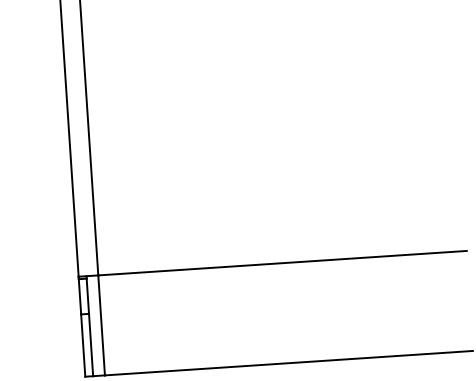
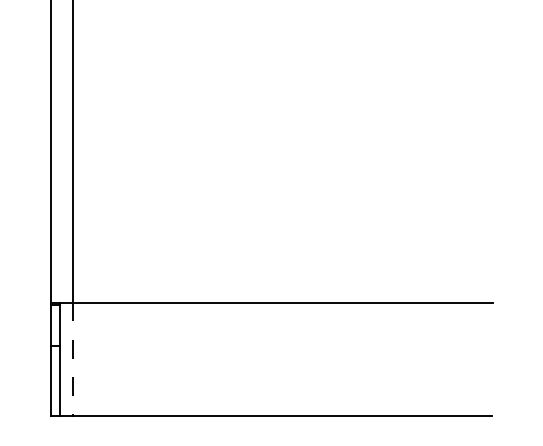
line: (101, 325) -> (73, 359), solid -> dashed

